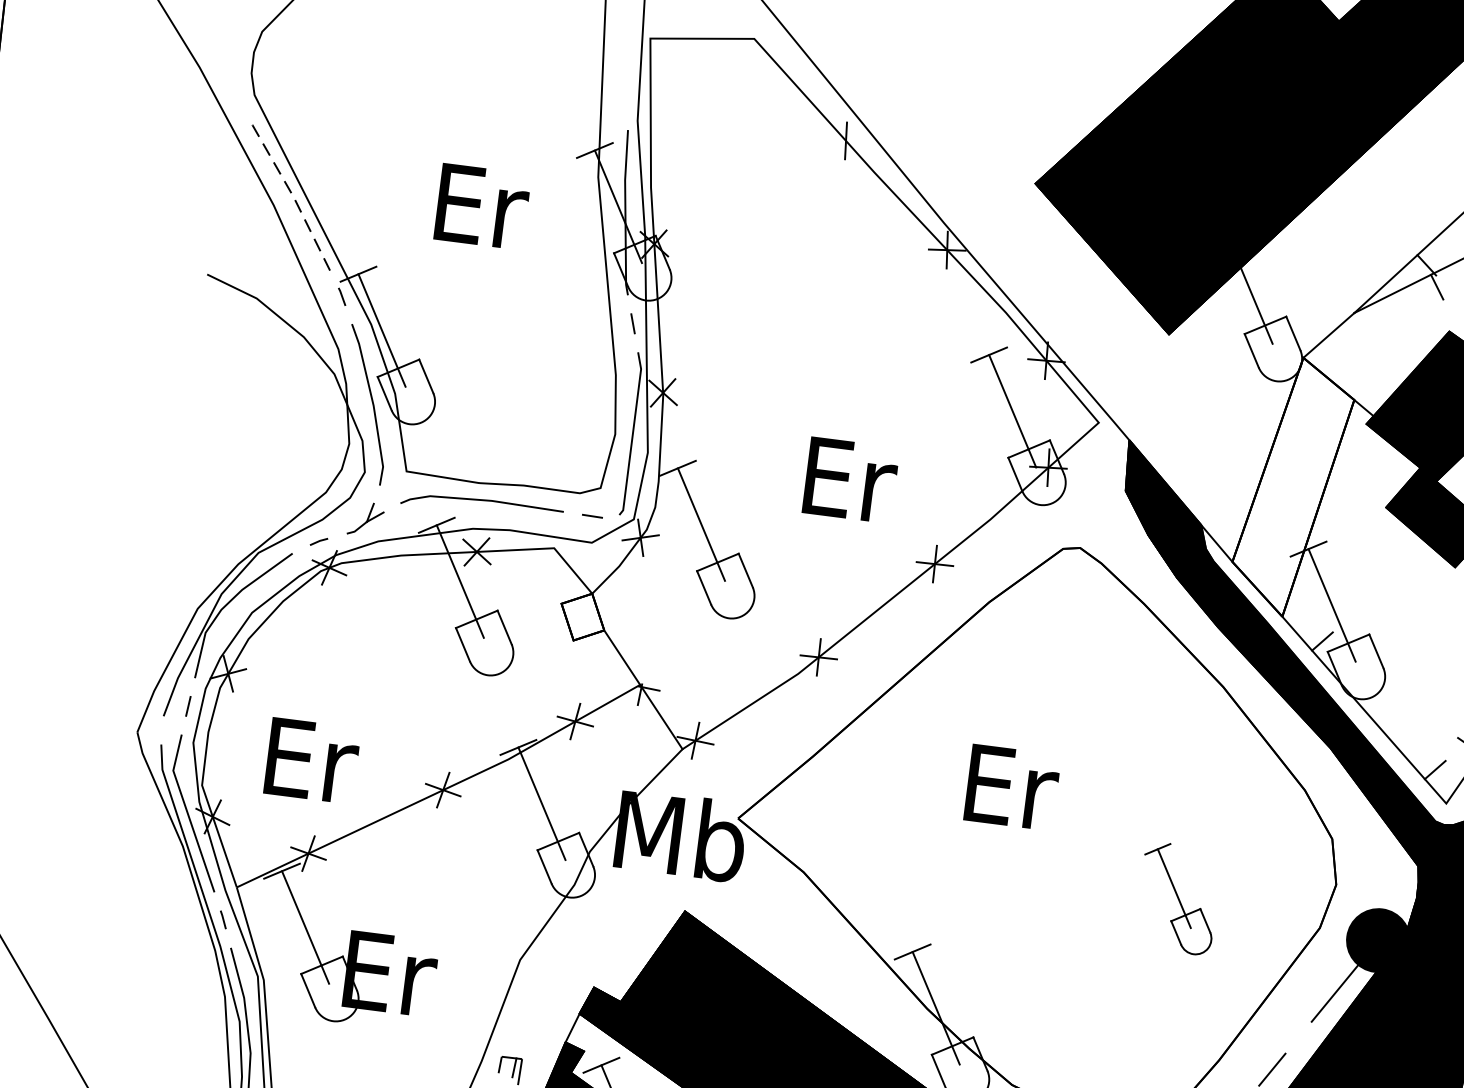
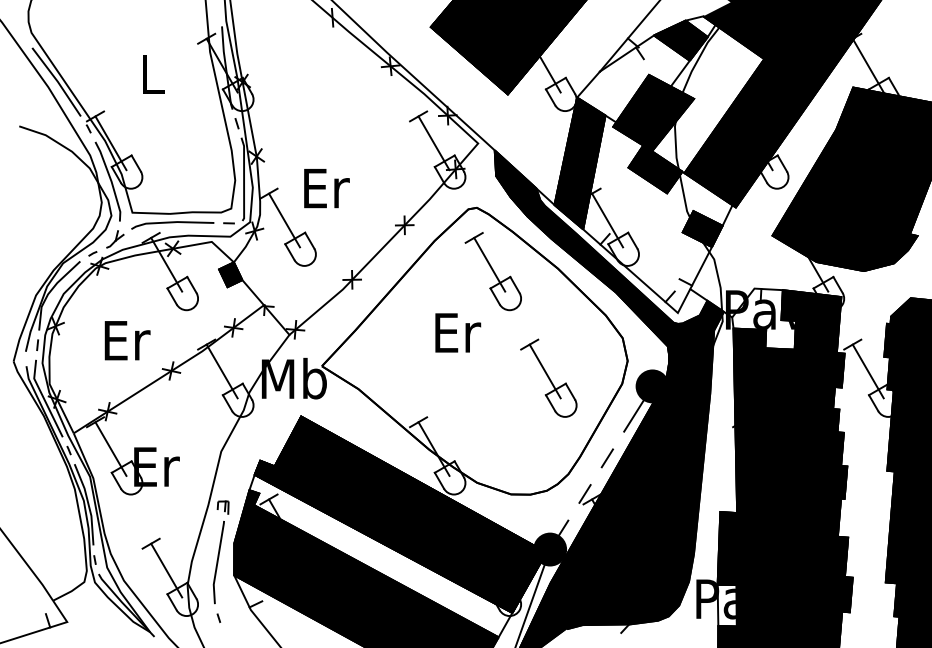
line: (293, 196) -> (57, 81), dashed -> solid
text: (482, 204) -> (153, 73), Er -> L
text: (850, 480) -> (326, 188), moved
fill: (1291, 487) -> (579, 163), added
fill: (582, 616) -> (230, 274), added
part: (1094, 676) -> (492, 271), added
text: (312, 760) -> (127, 340), moved
part: (1177, 897) -> (548, 377), size x1.43

